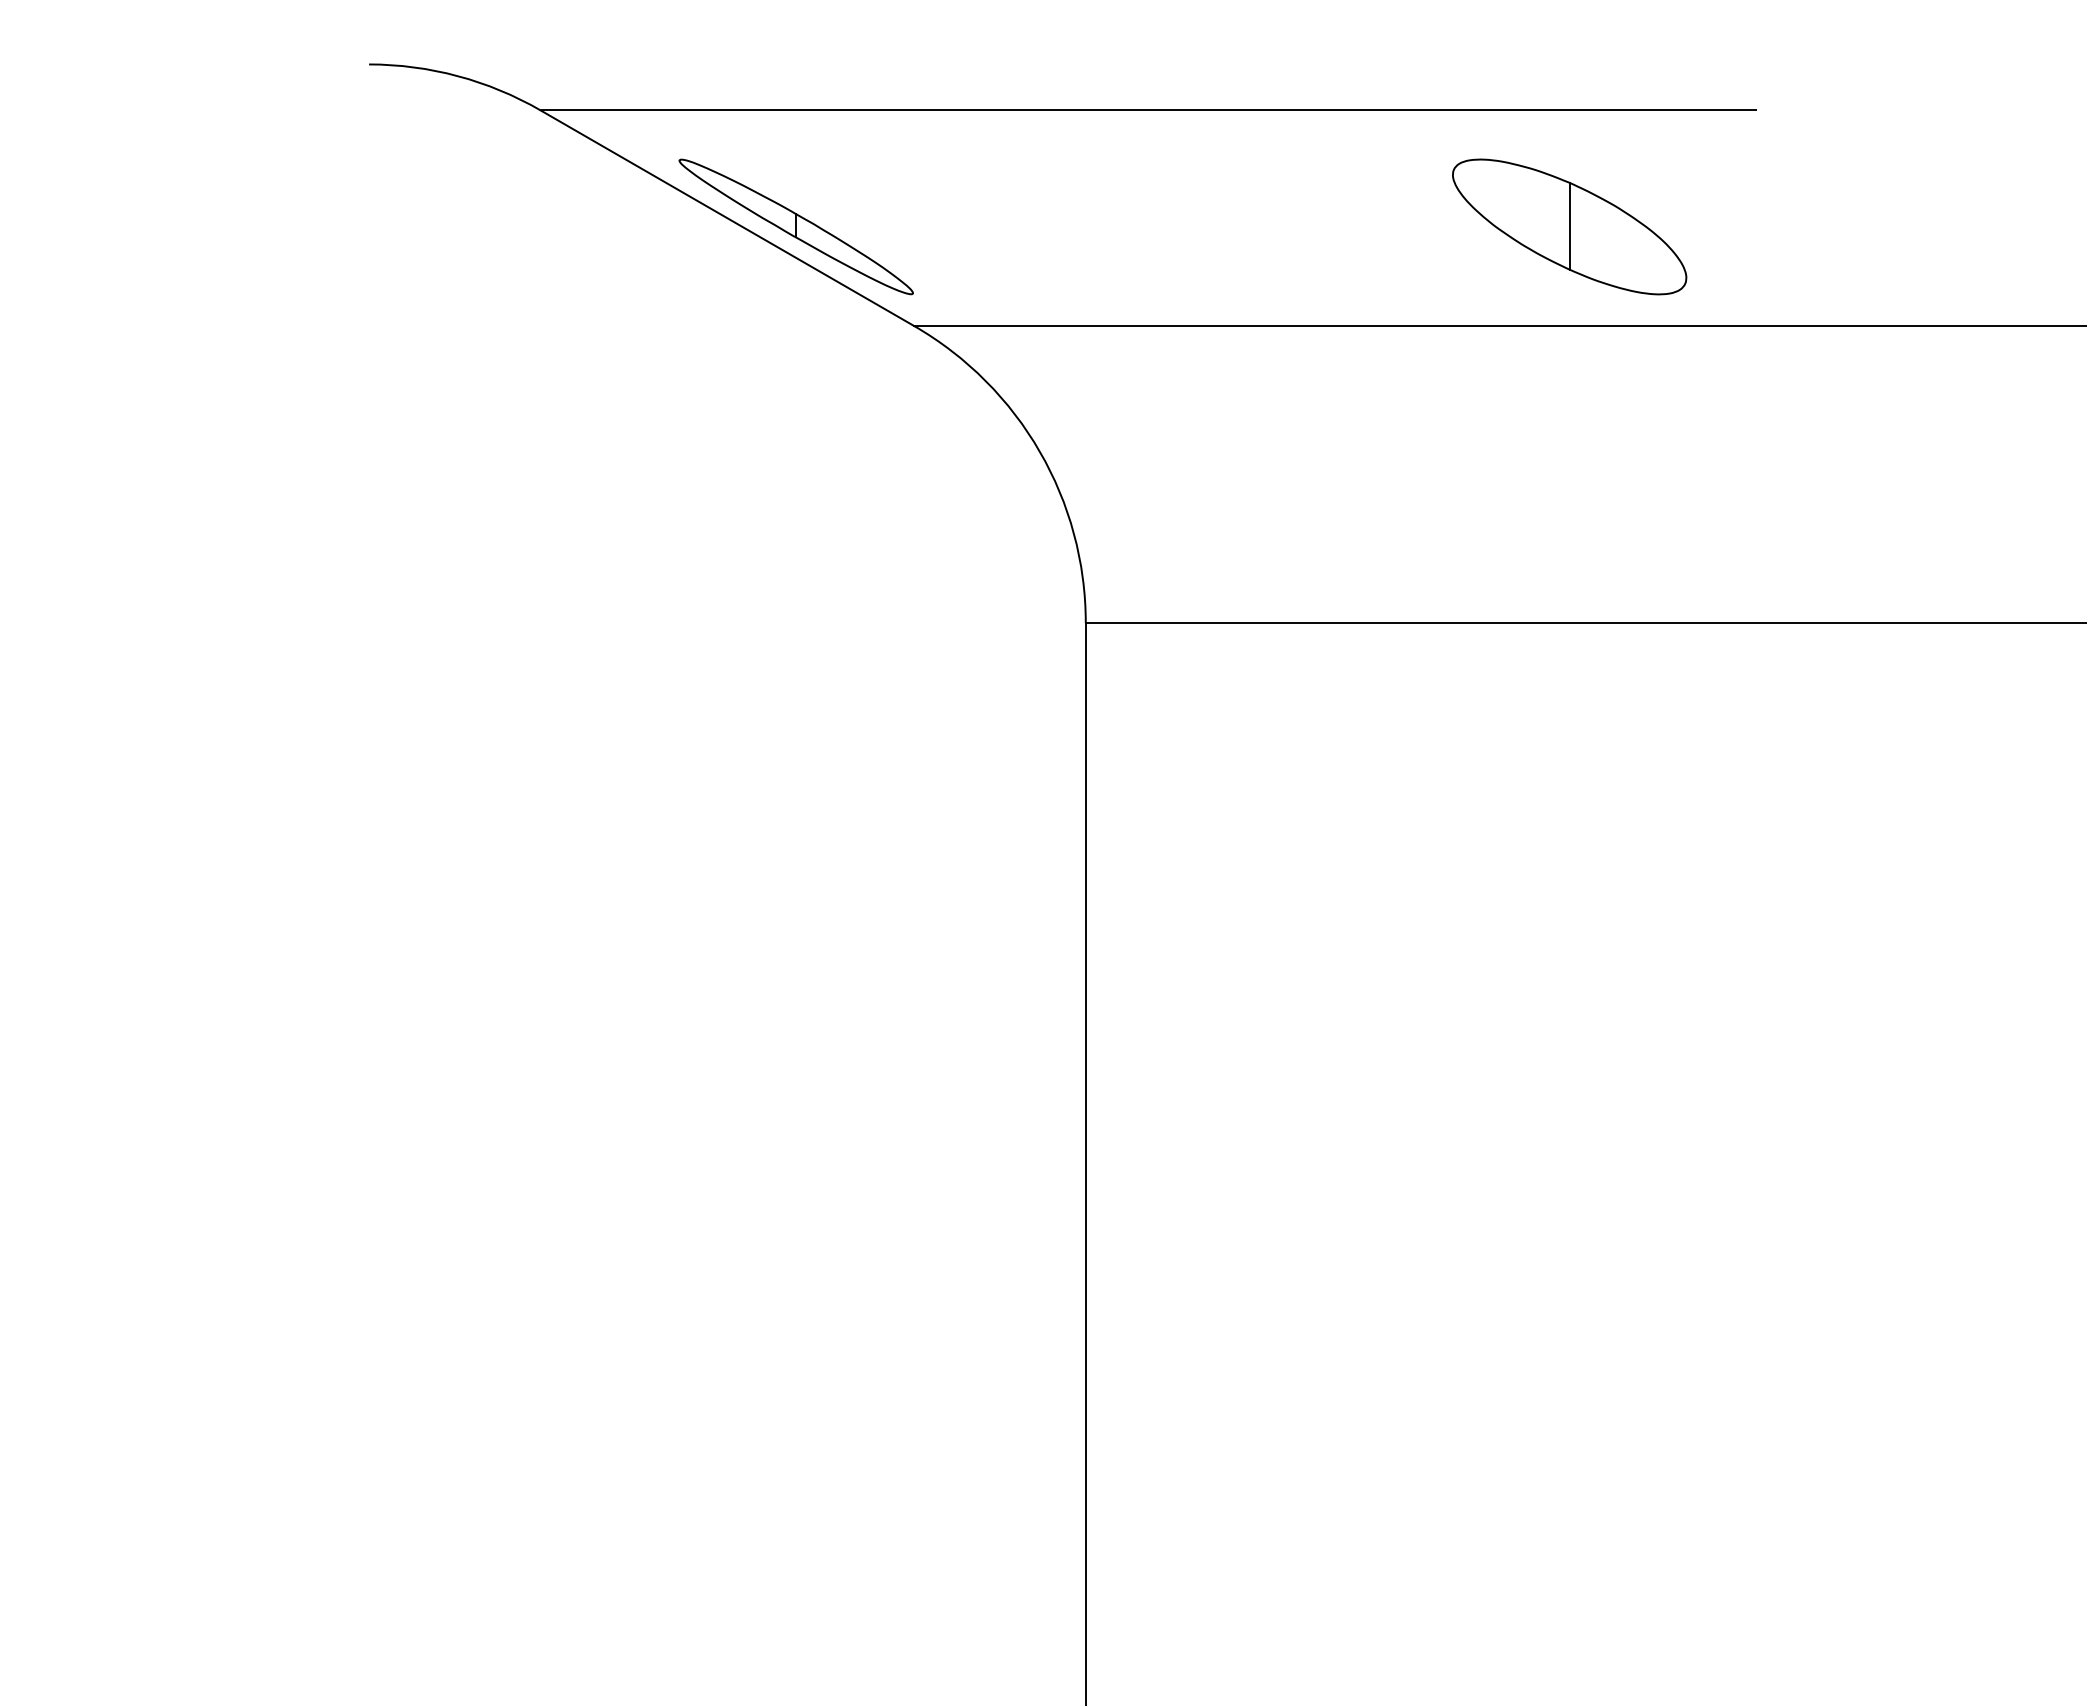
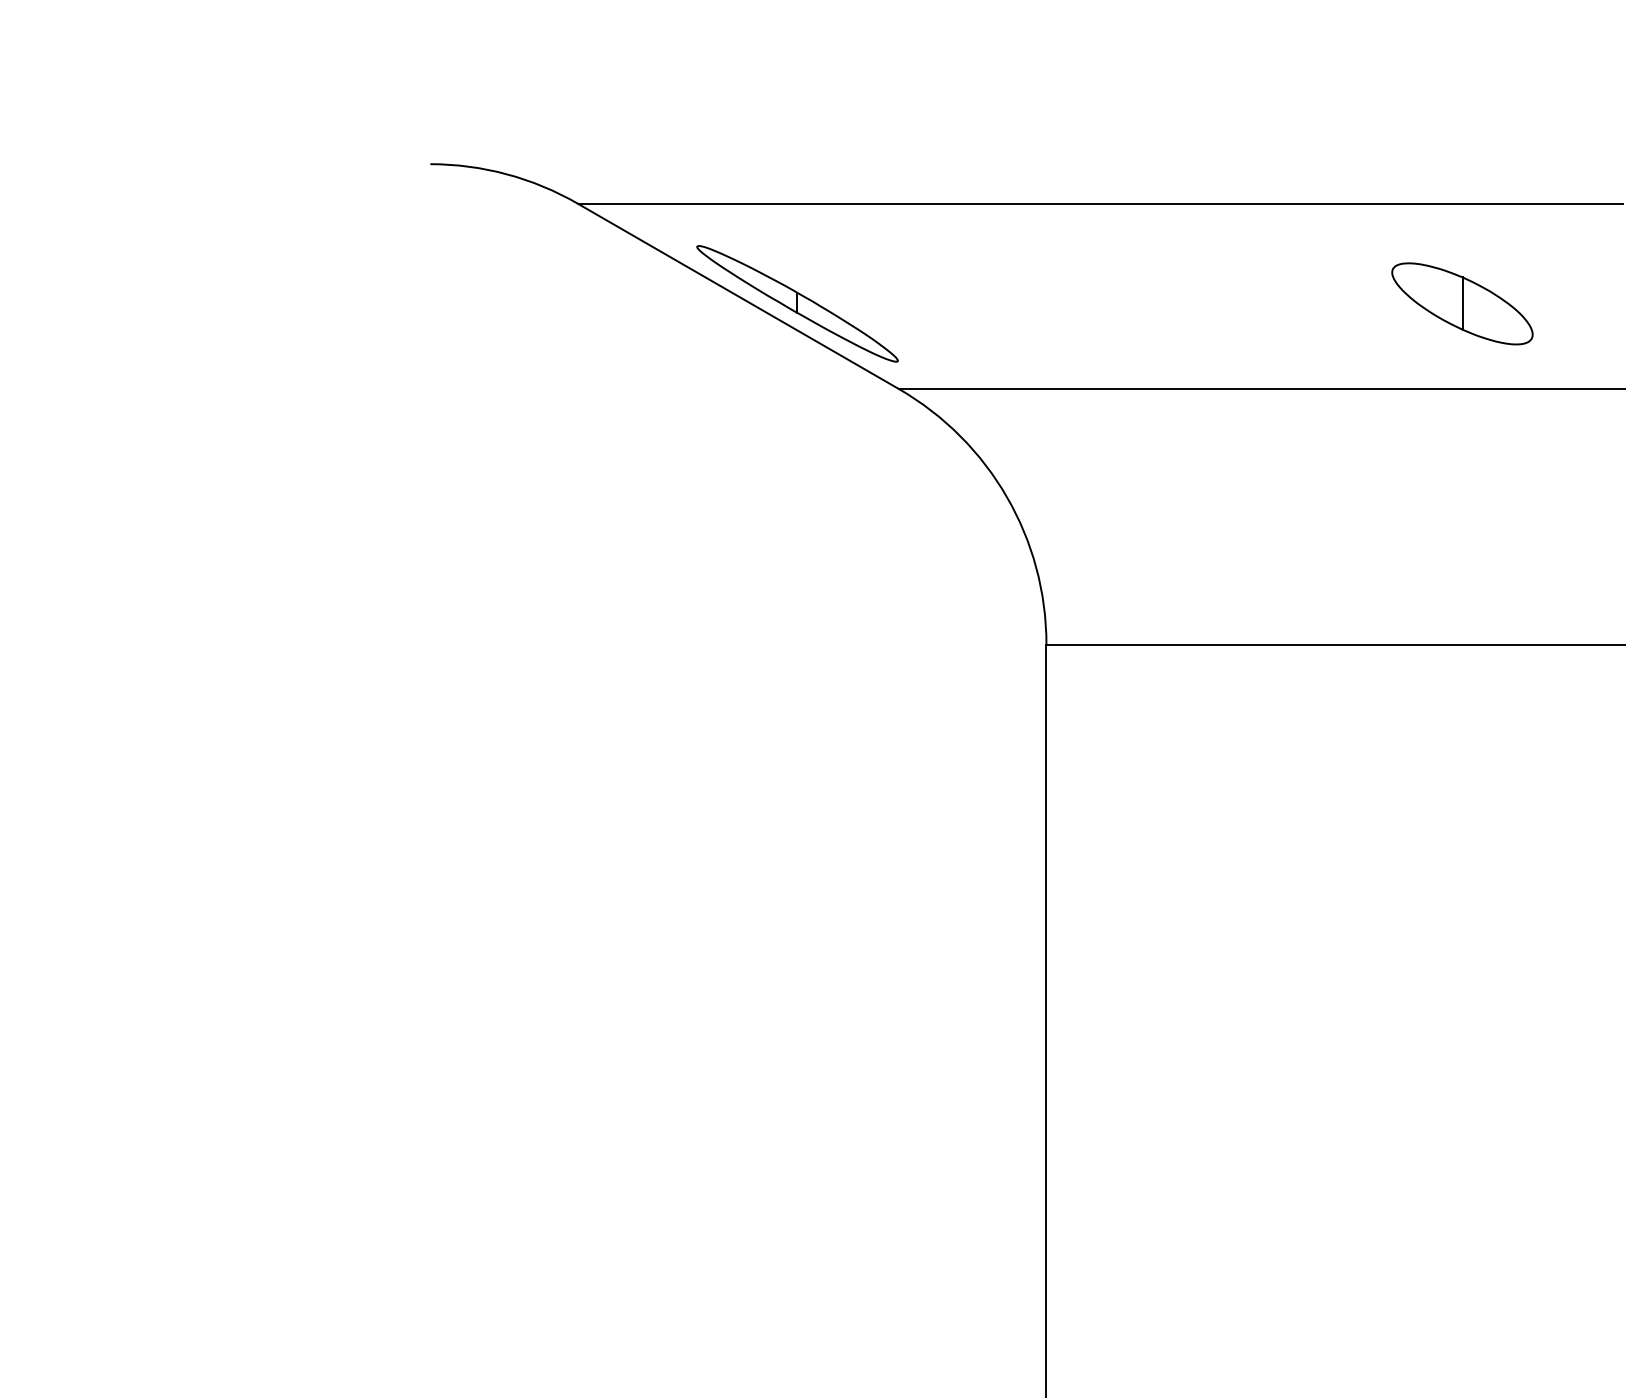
part: (1569, 226) -> (1462, 303), size x0.7

